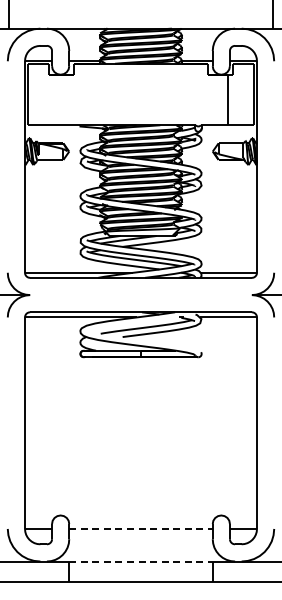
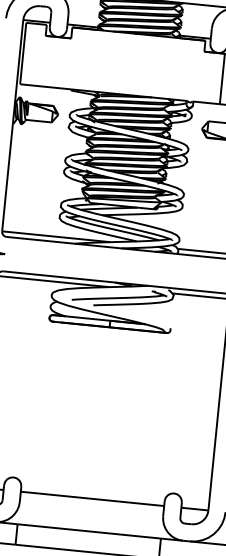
line: (141, 528) -> (93, 498), dashed -> solid
line: (141, 561) -> (89, 531), dashed -> solid

